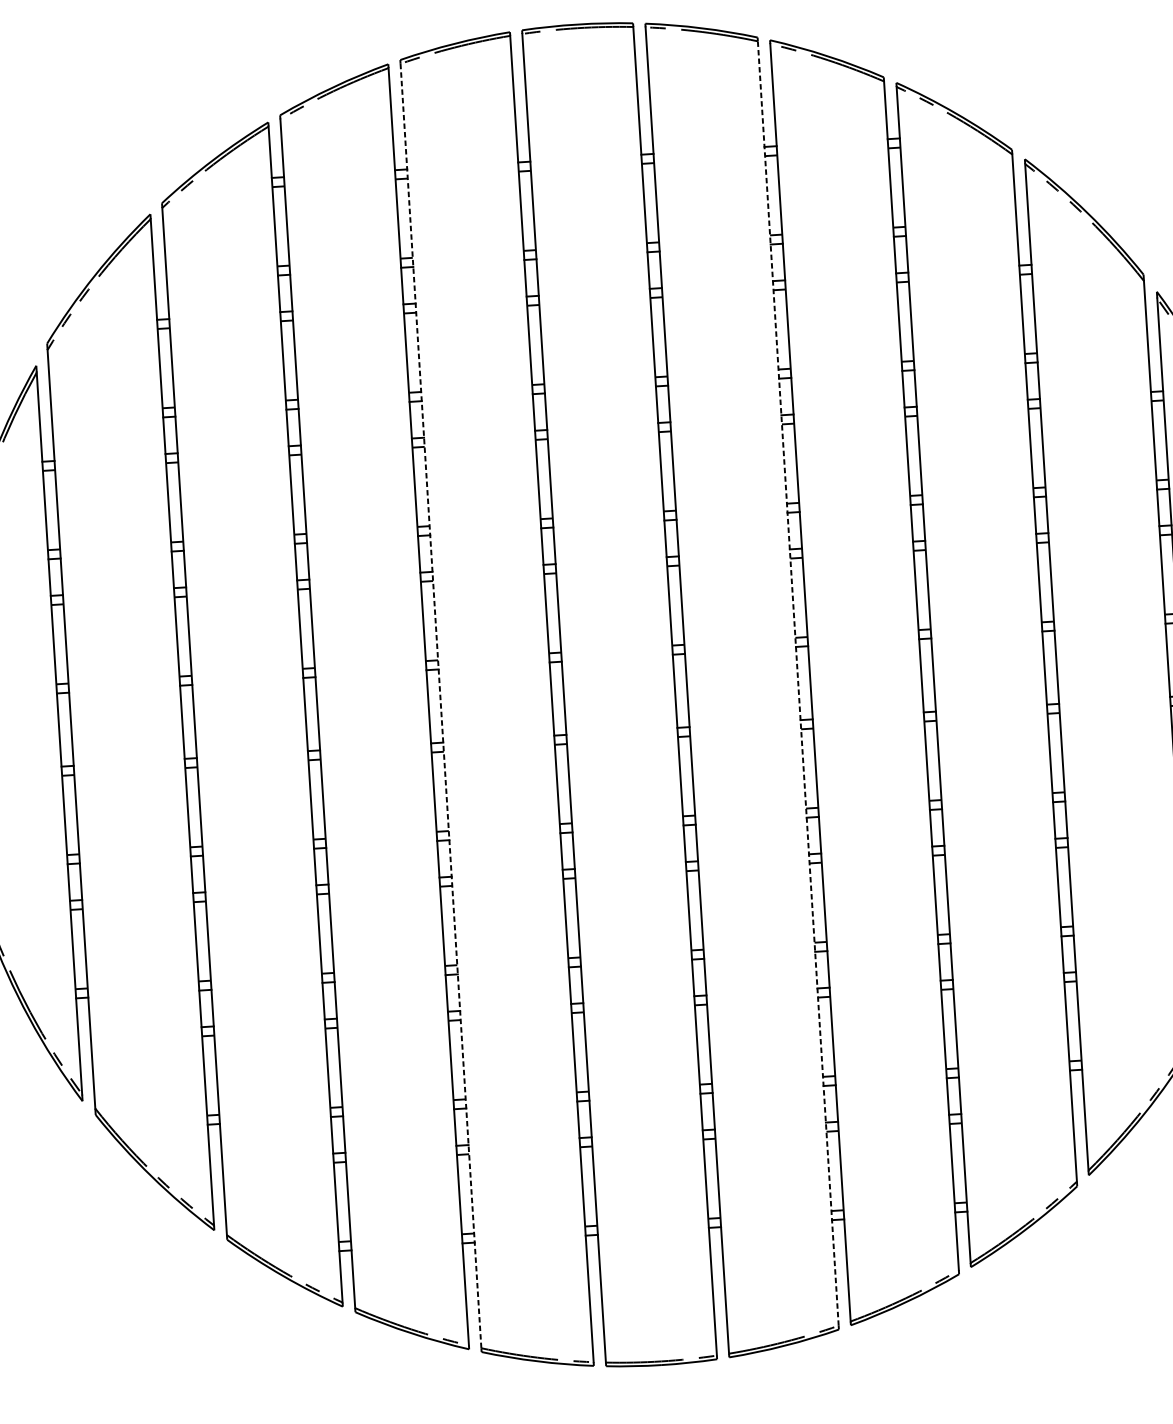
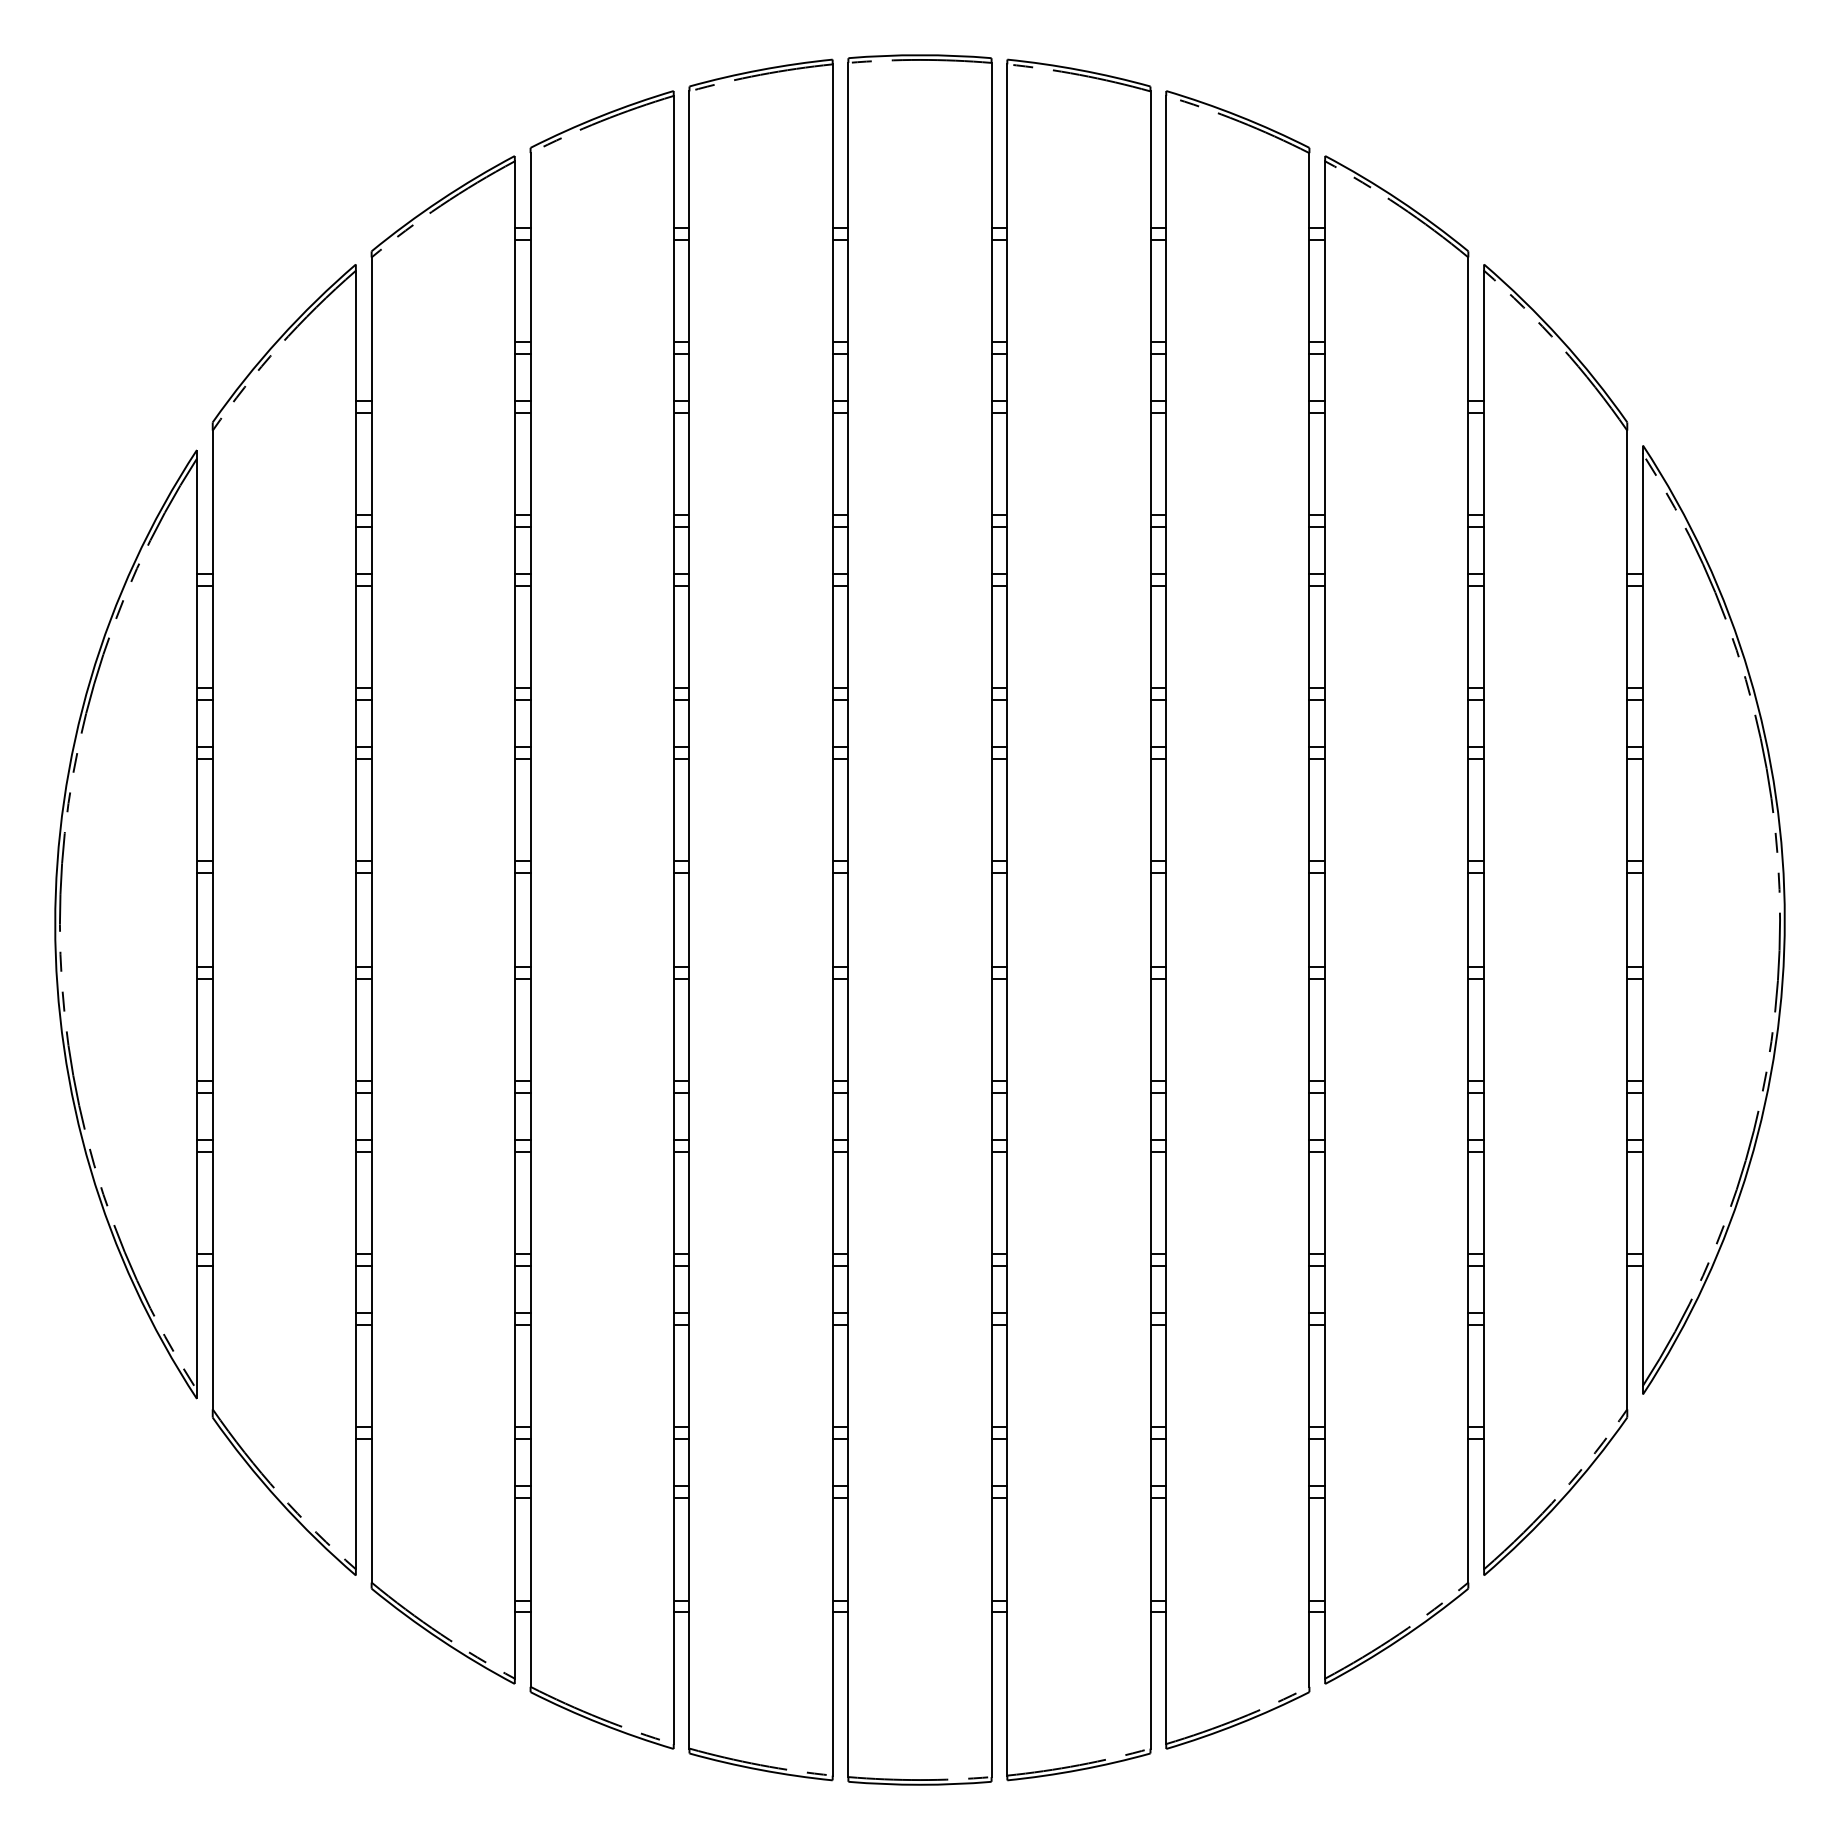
line: (798, 683) -> (1150, 920), dashed -> solid
line: (441, 706) -> (689, 920), dashed -> solid

